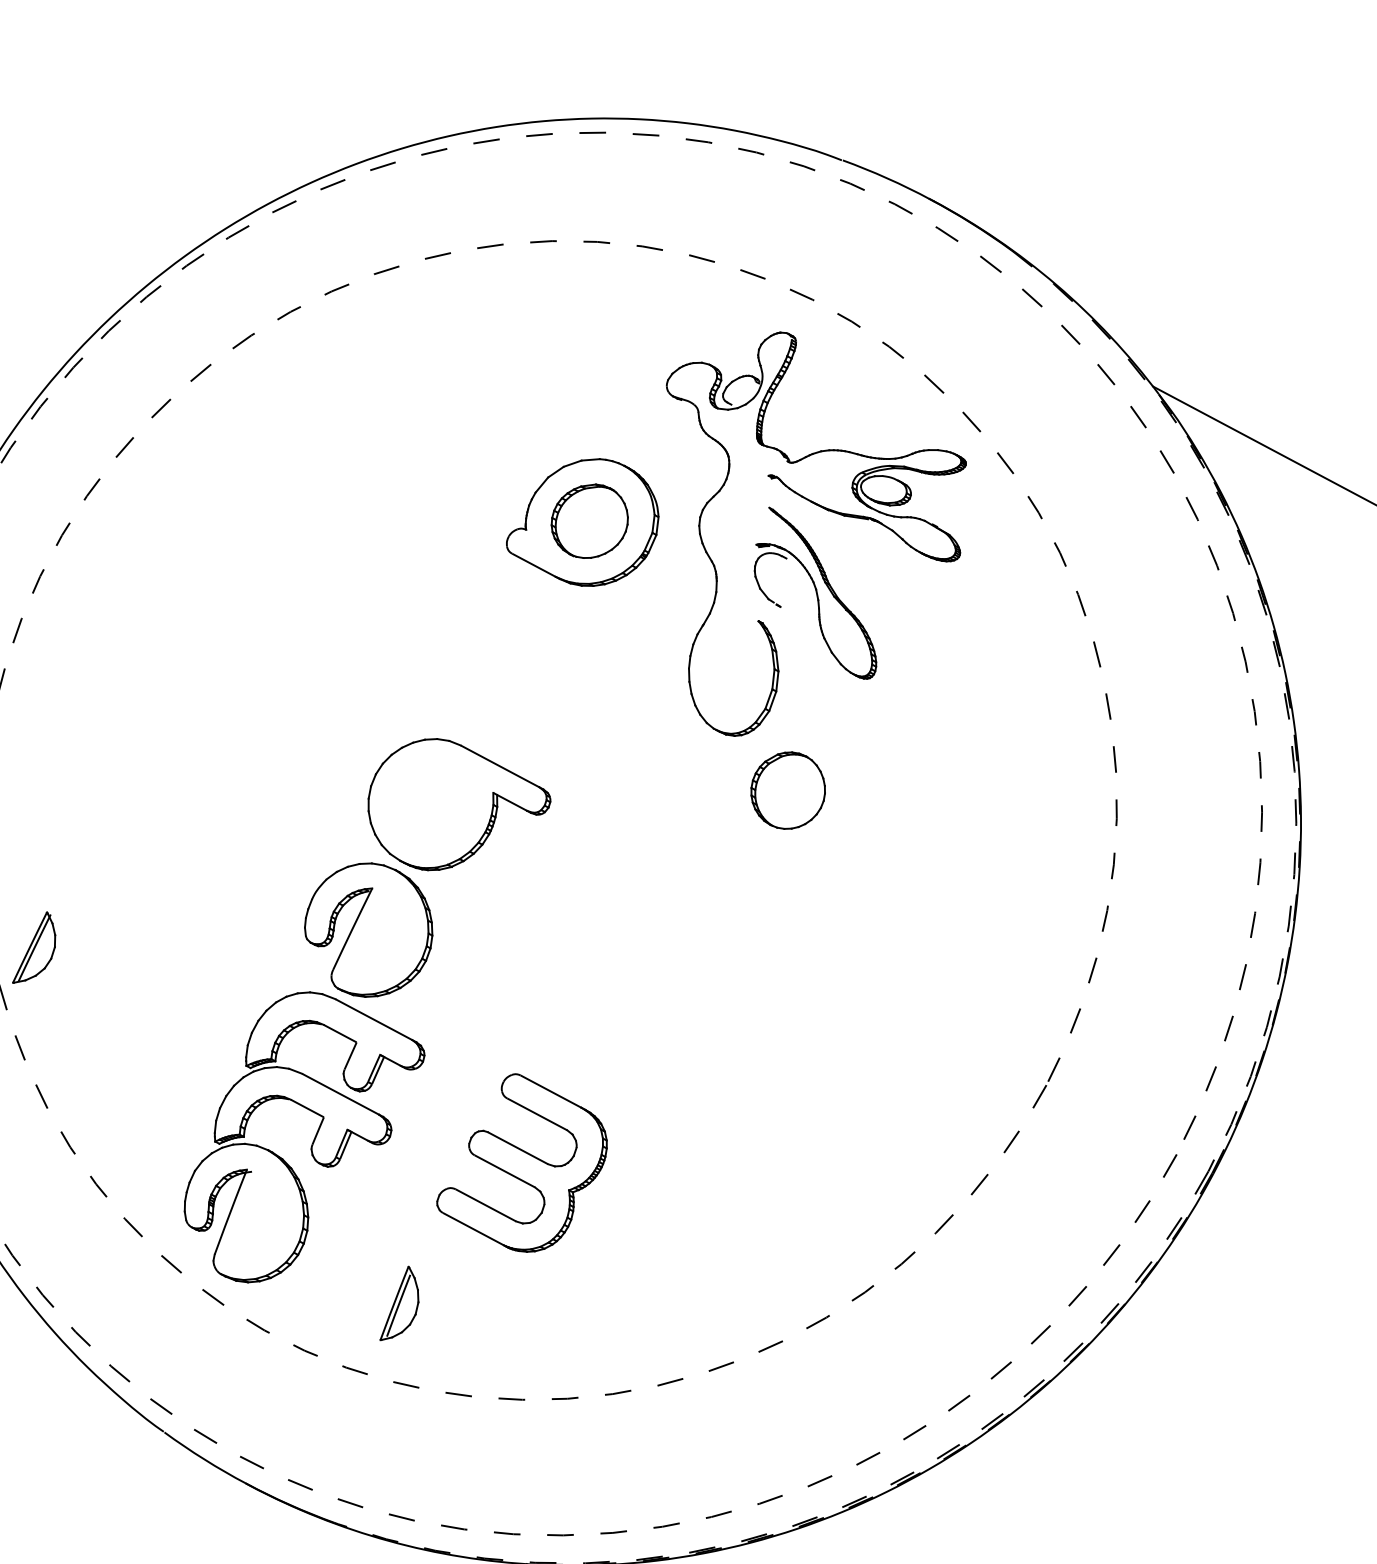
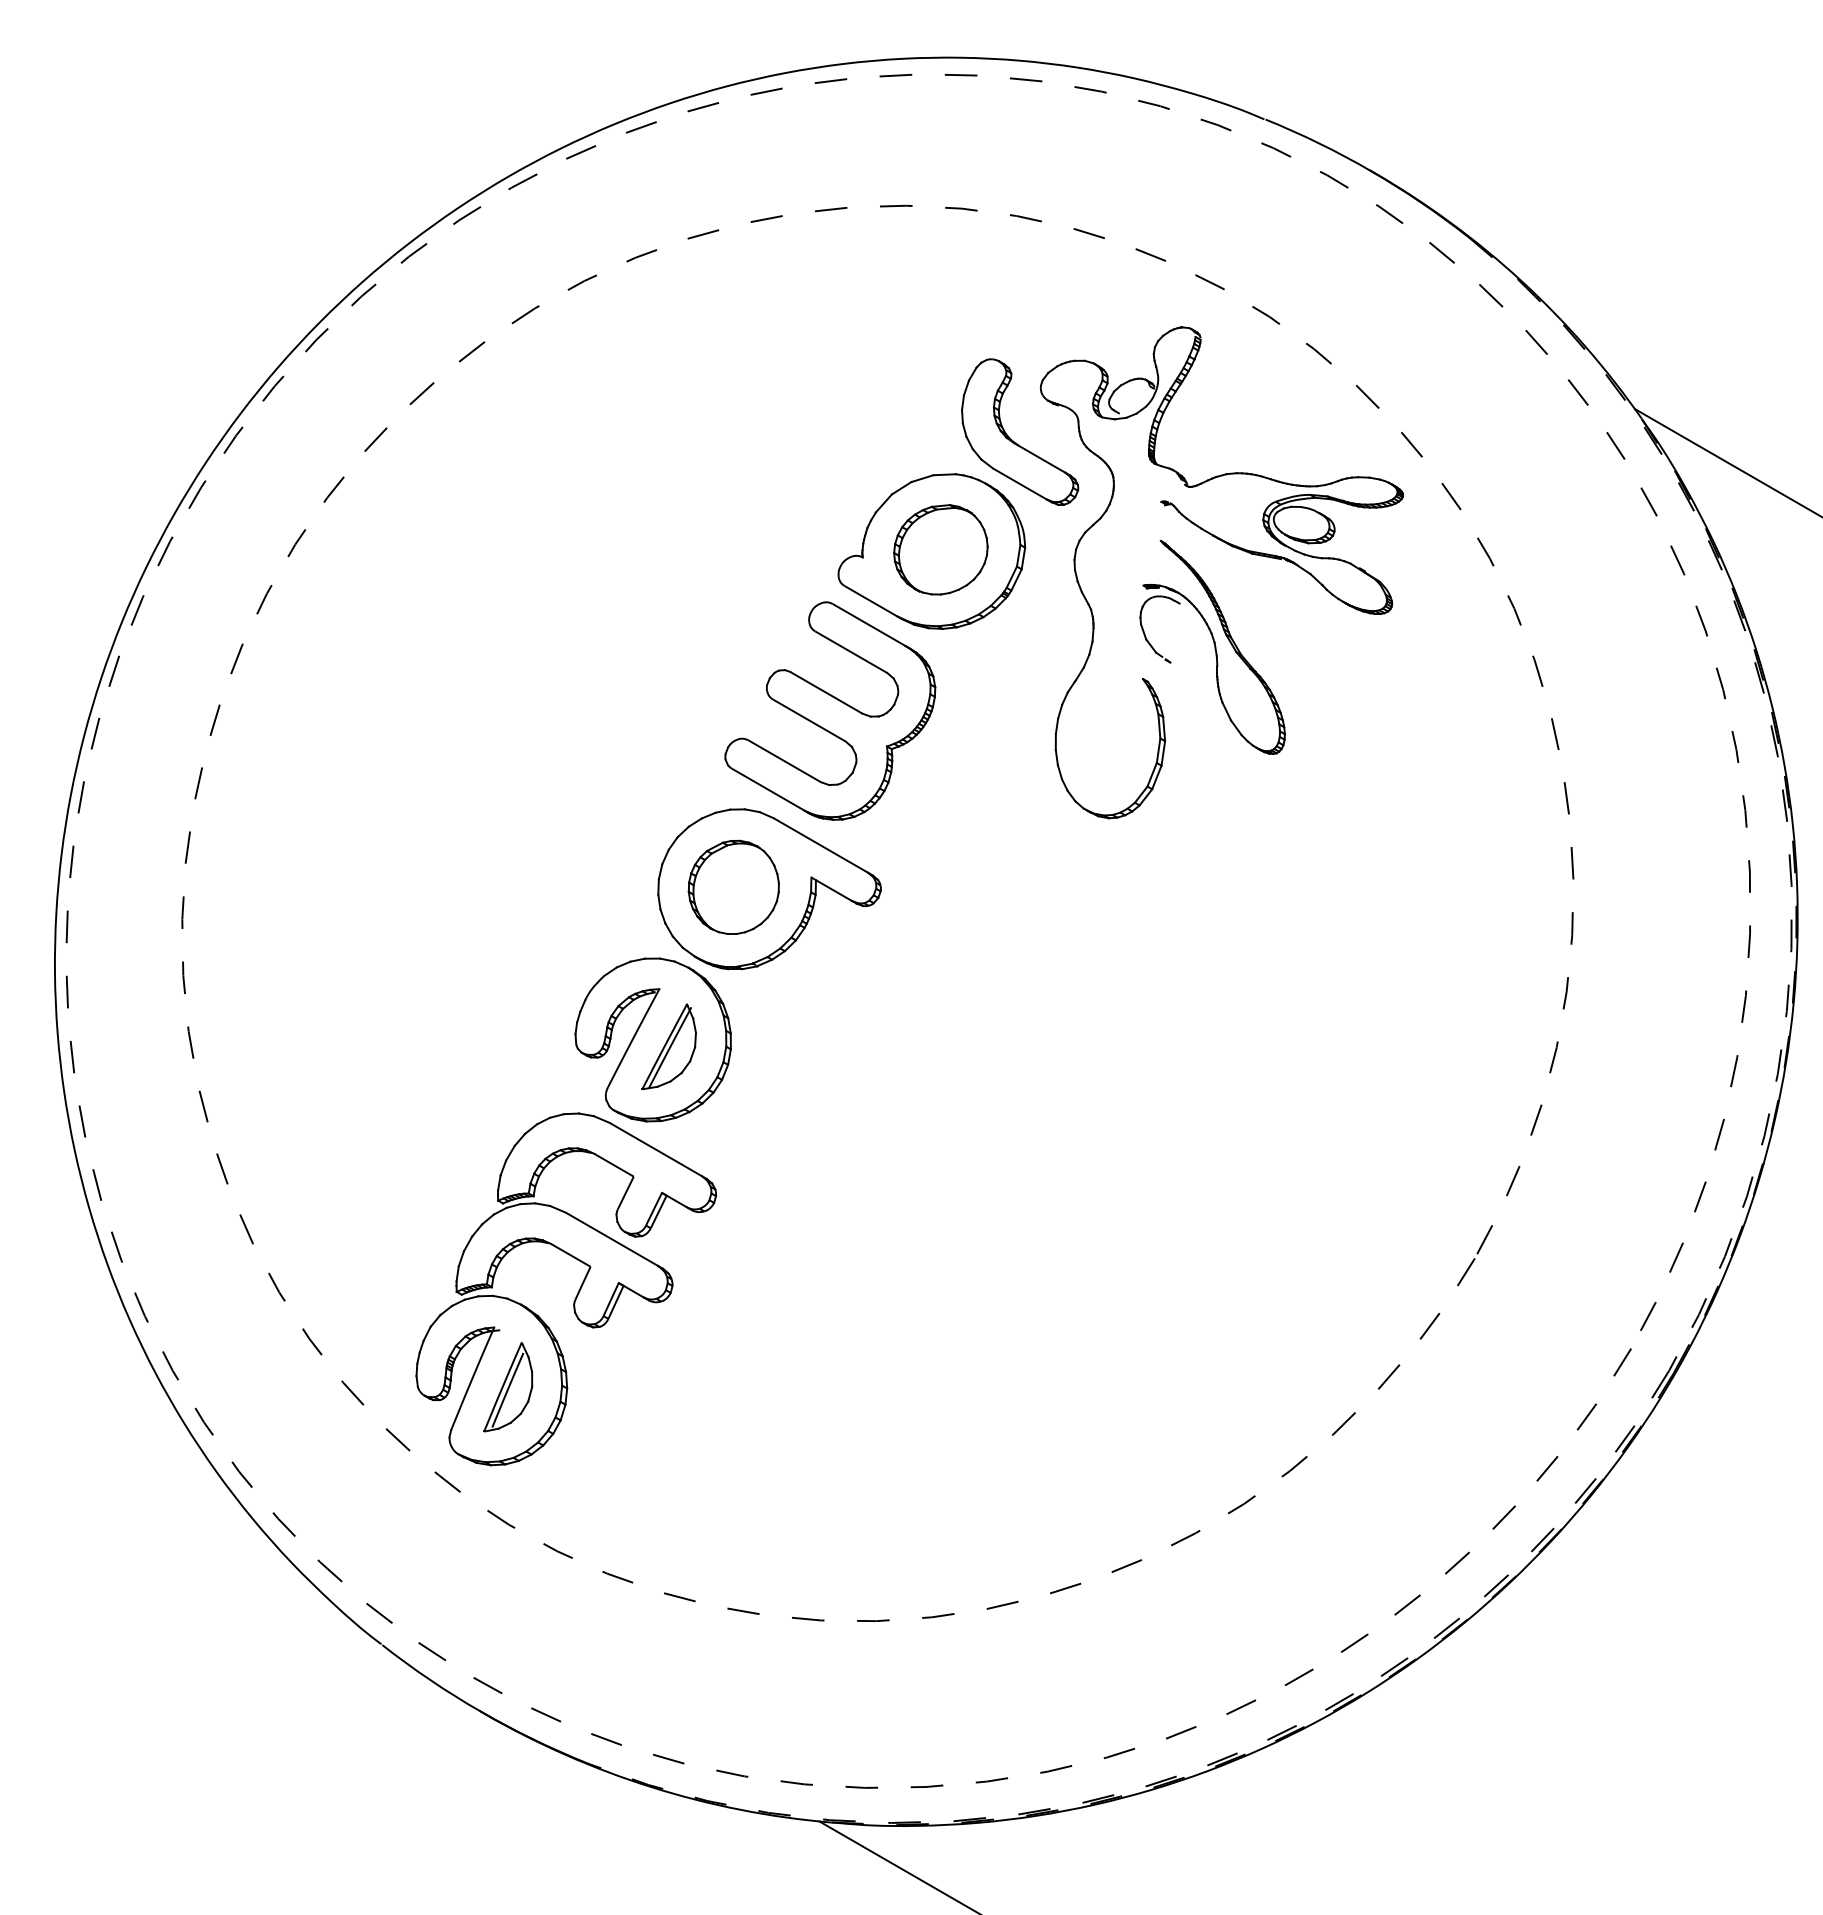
part: (646, 429) -> (1013, 440), added
part: (787, 789) -> (733, 886), moved
part: (33, 947) -> (668, 1046), moved
part: (521, 1162) -> (830, 710), moved
part: (399, 1303) -> (508, 1387), moved

